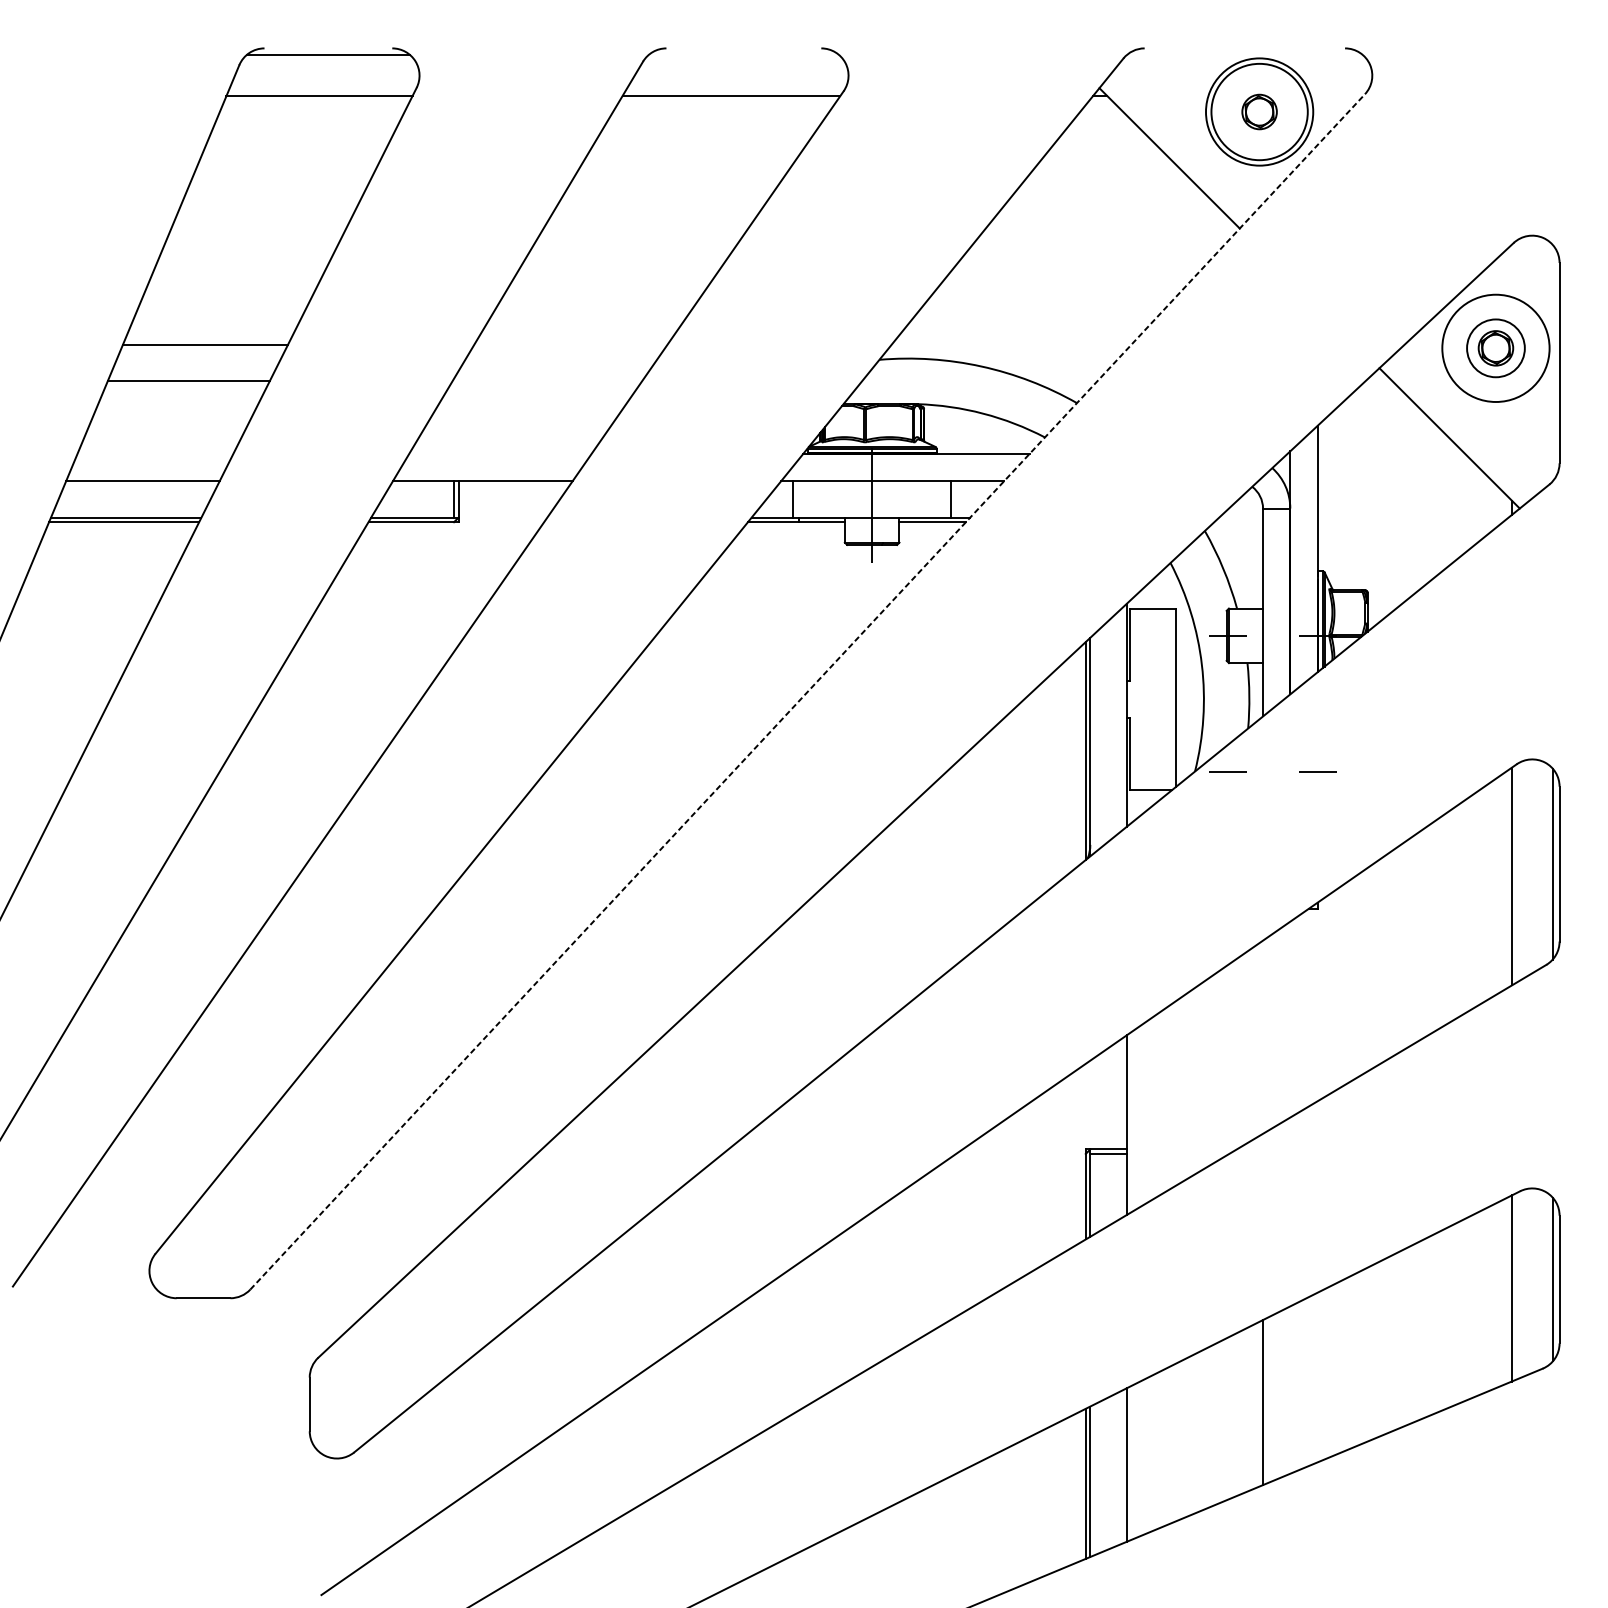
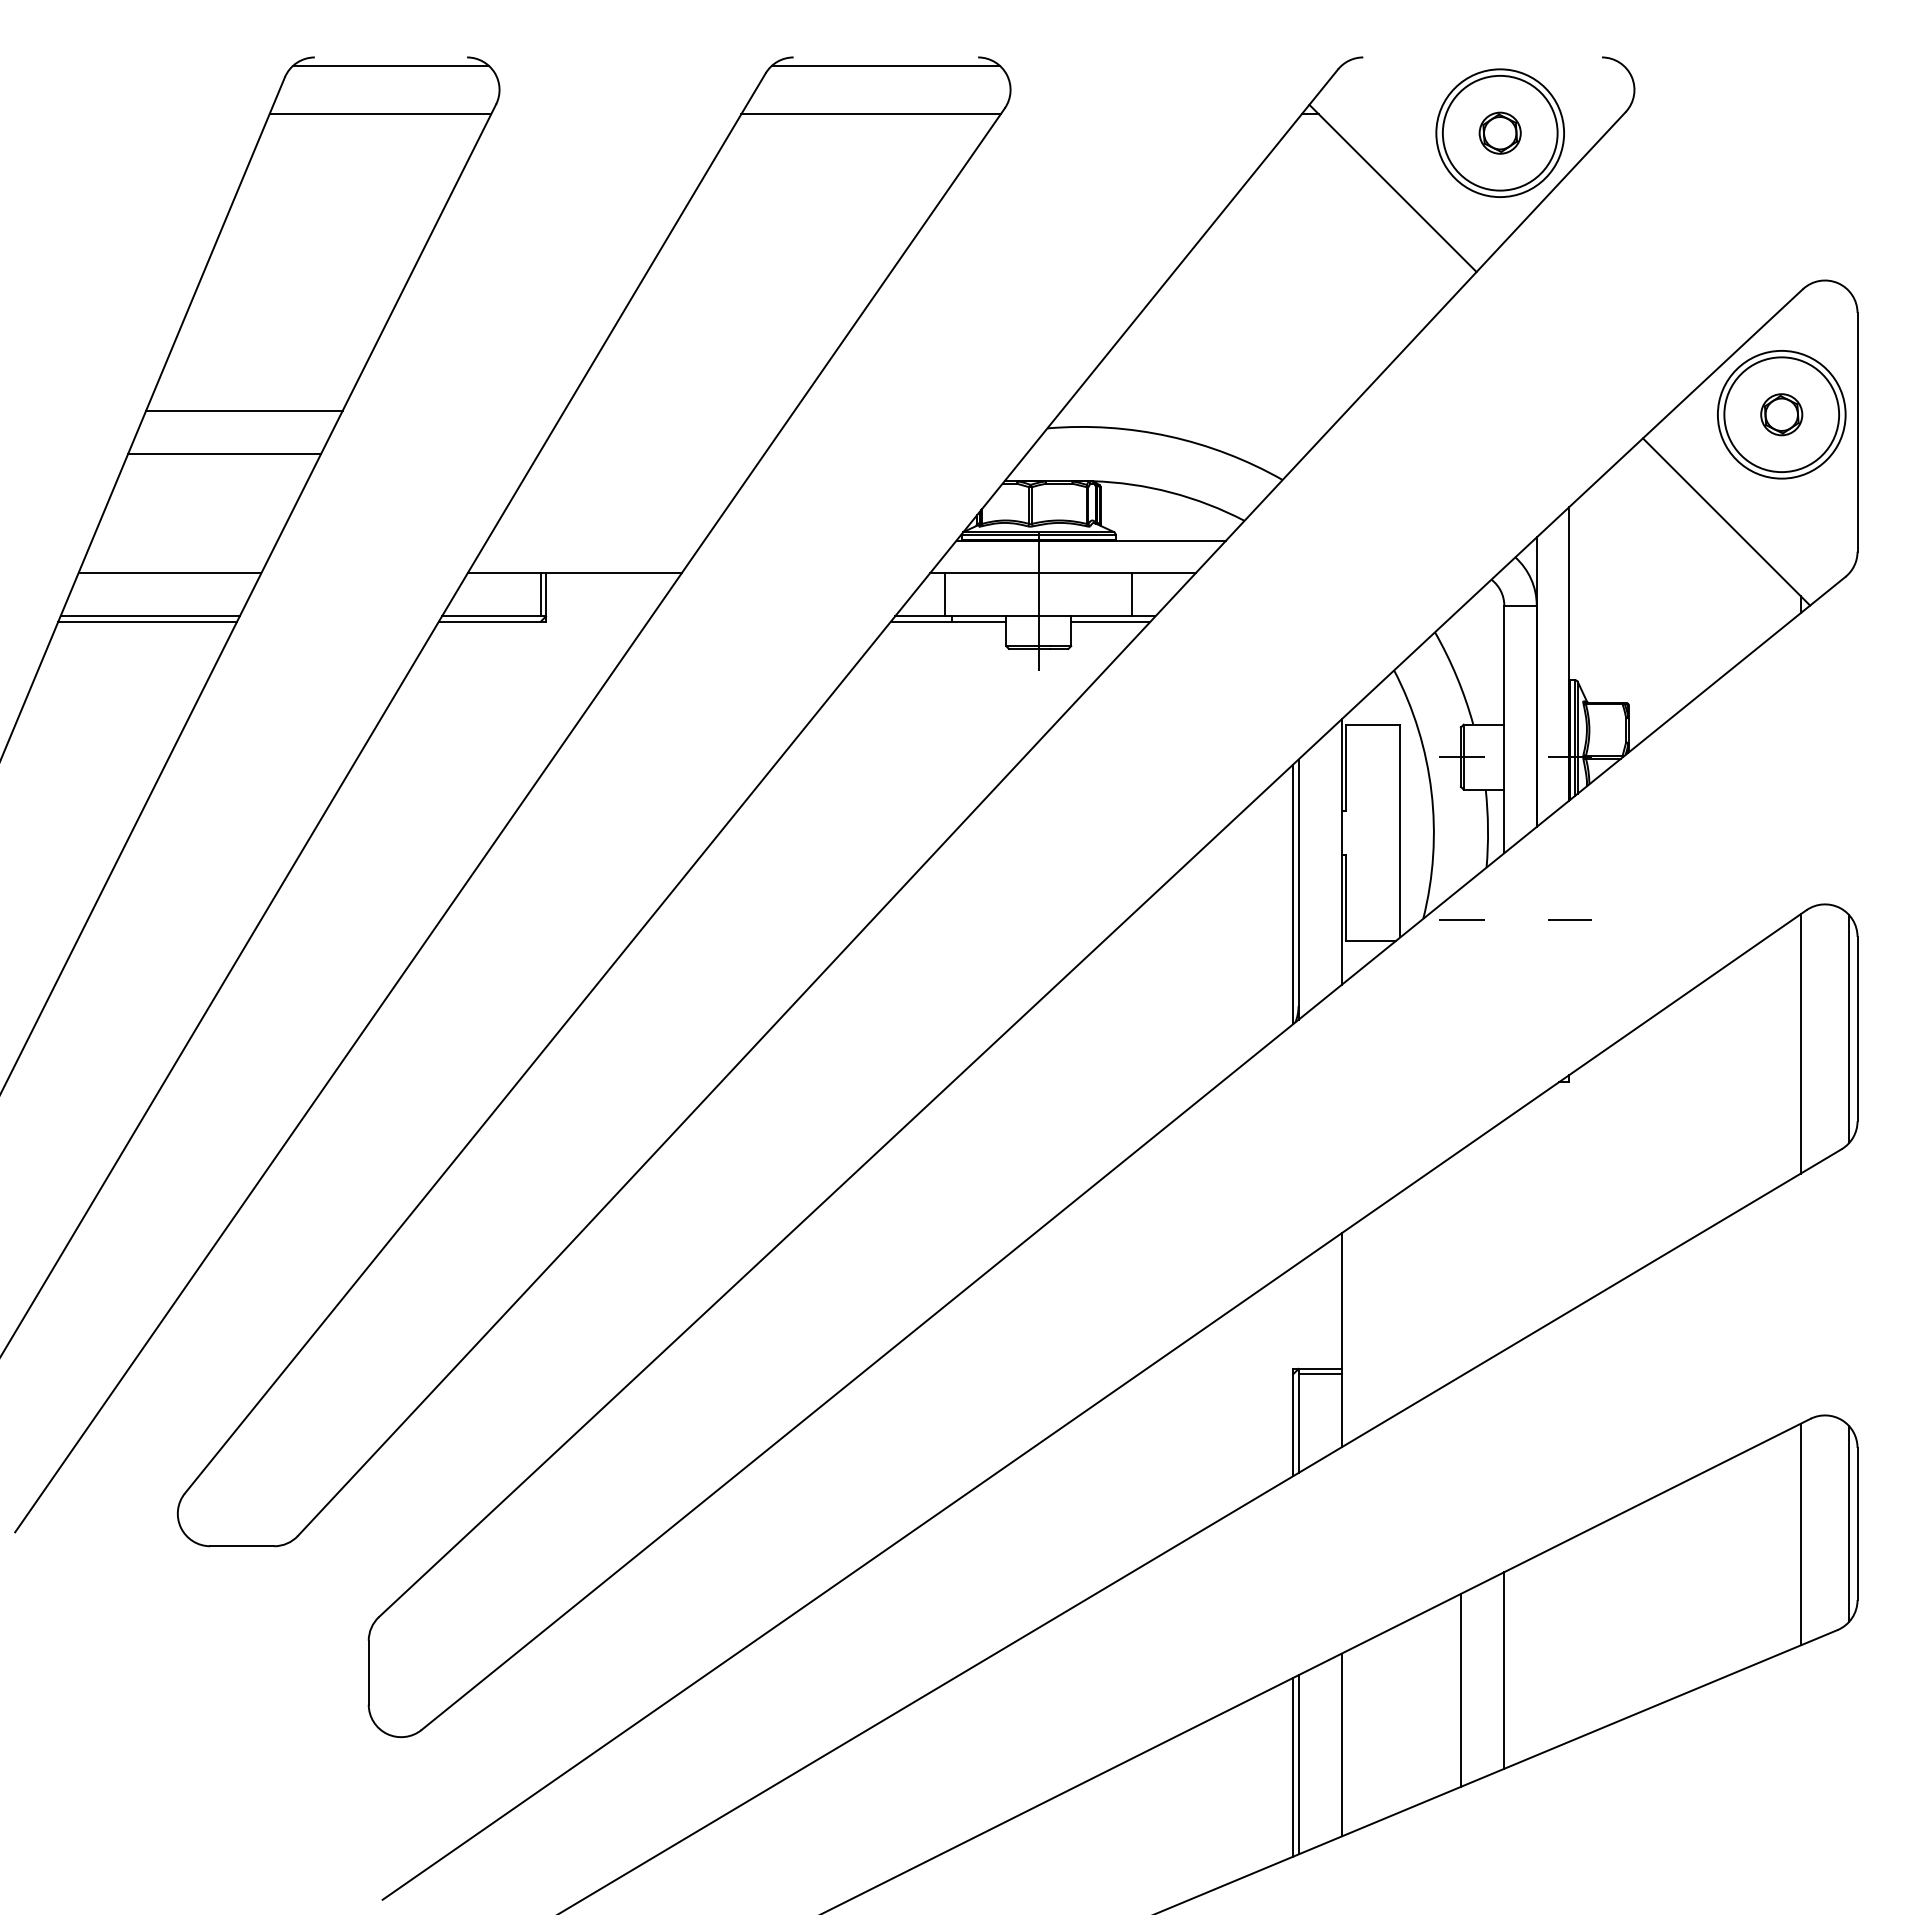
line: (743, 55) -> (885, 65), added
circle: (1495, 348) -> (1781, 414), size x1.67
line: (808, 691) -> (962, 823), dashed -> solid
line: (1226, 1418) -> (1460, 1689), added

